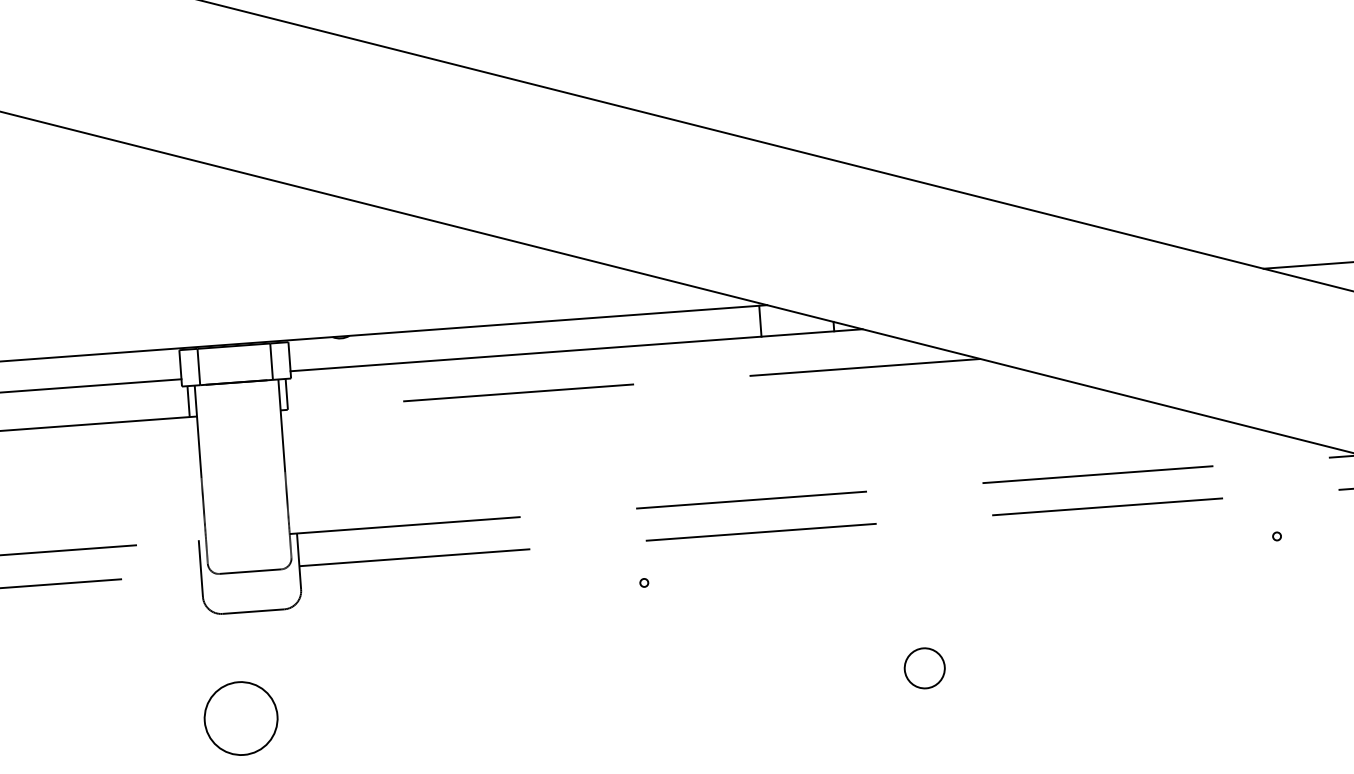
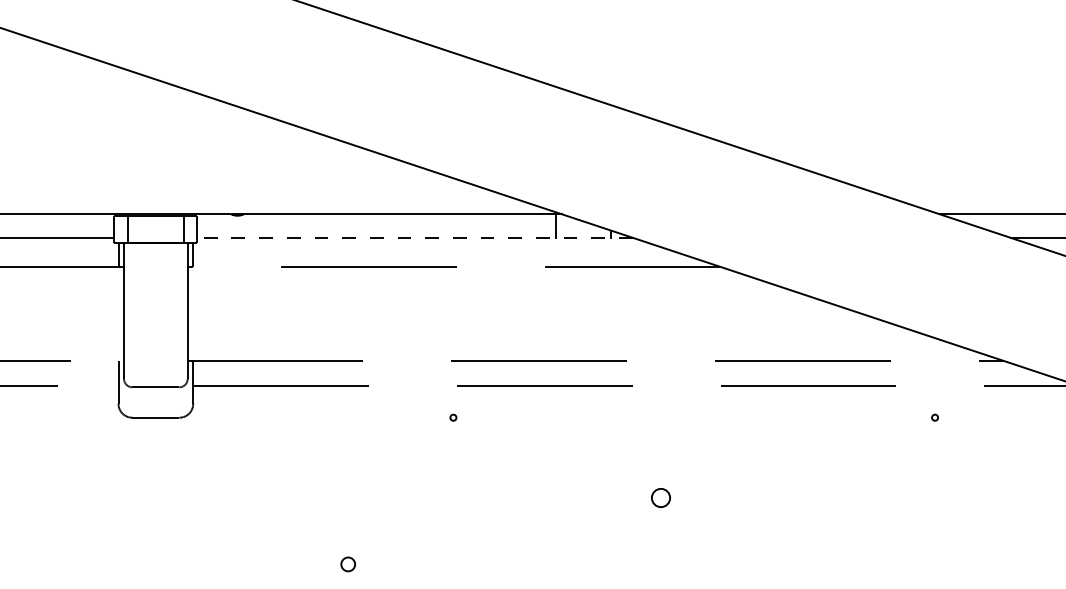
line: (577, 349) -> (415, 237), solid -> dashed
circle: (924, 667) -> (660, 497), size x0.6
circle: (240, 717) -> (140, 497), removed

